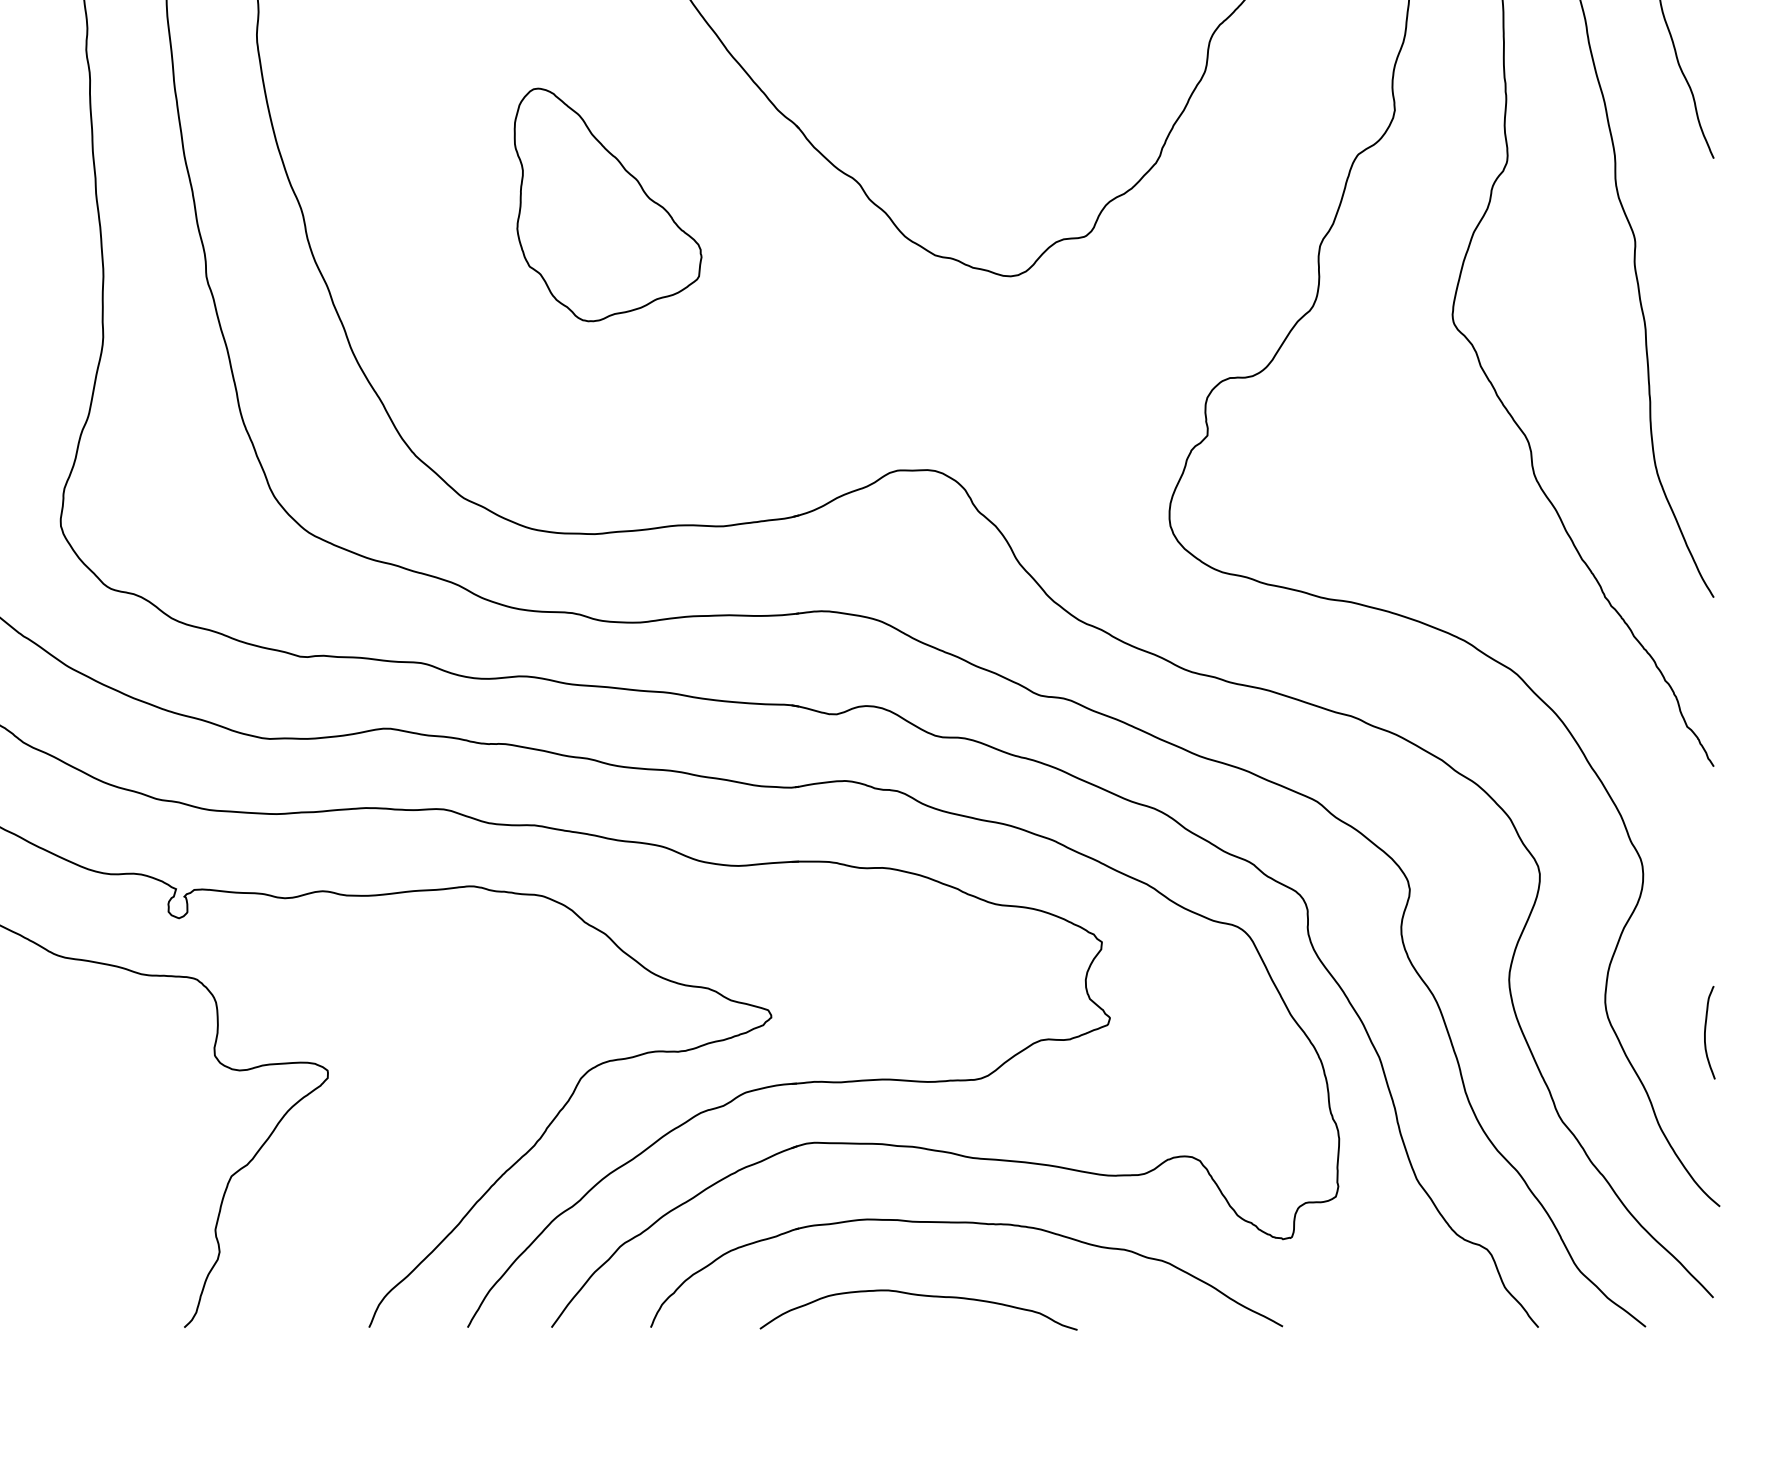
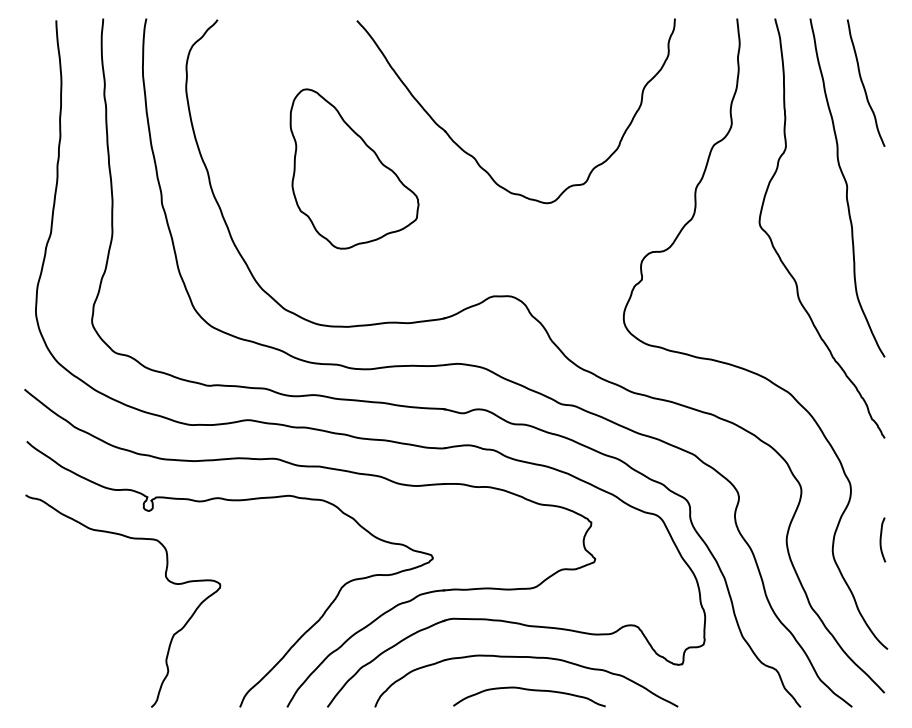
part: (607, 203) -> (354, 168), size x1.43
curve: (1706, 1031) -> (881, 539), moved
curve: (918, 1296) -> (529, 690), moved

